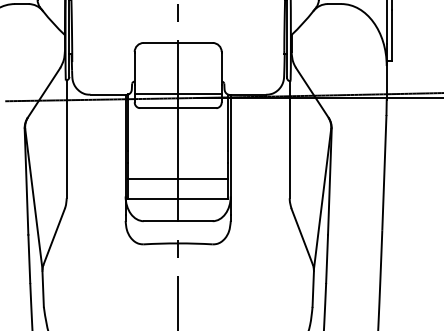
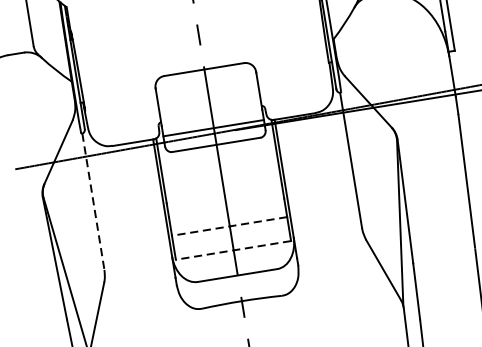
line: (66, 139) -> (93, 202), solid -> dashed
line: (178, 178) -> (229, 226), solid -> dashed
line: (178, 199) -> (233, 250), solid -> dashed

